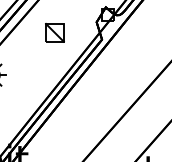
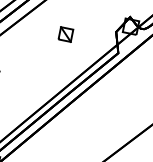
part: (54, 32) -> (65, 33), size x0.6

